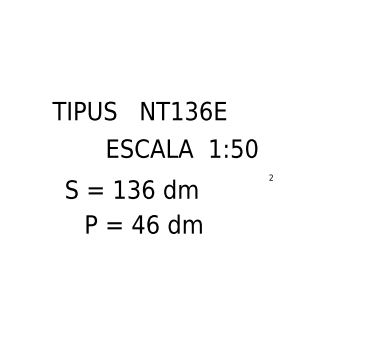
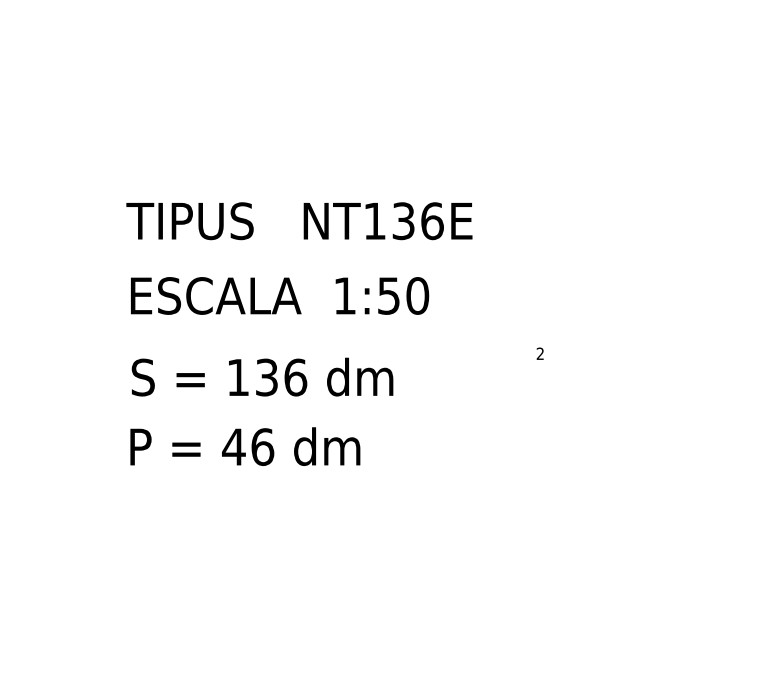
text: (139, 110) -> (299, 219), moved
text: (182, 148) -> (279, 295), moved
text: (143, 223) -> (244, 445), moved

